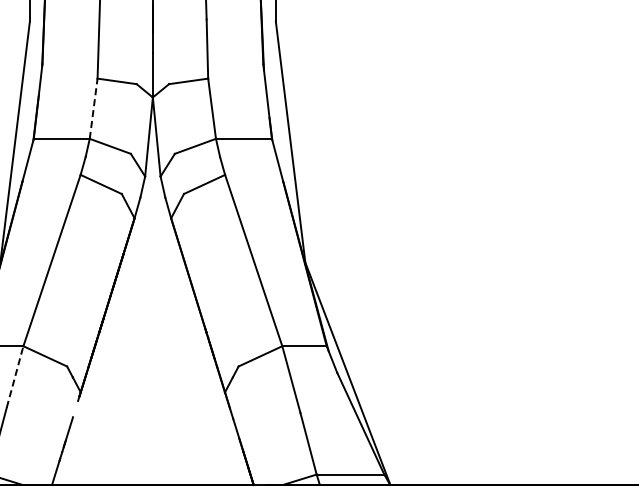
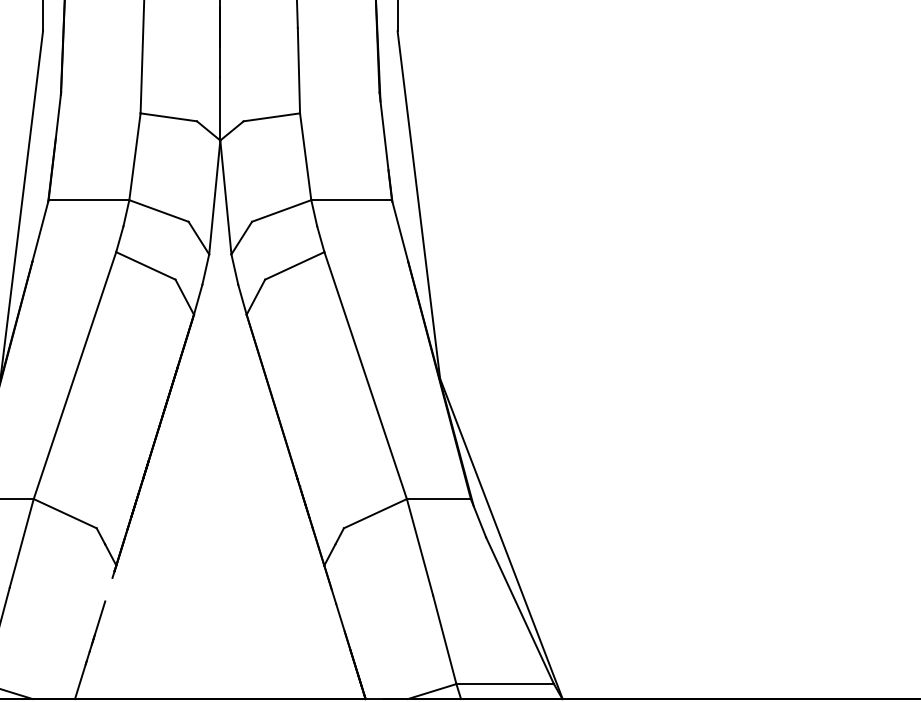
line: (93, 108) -> (134, 156), dashed -> solid
line: (15, 376) -> (22, 542), dashed -> solid

